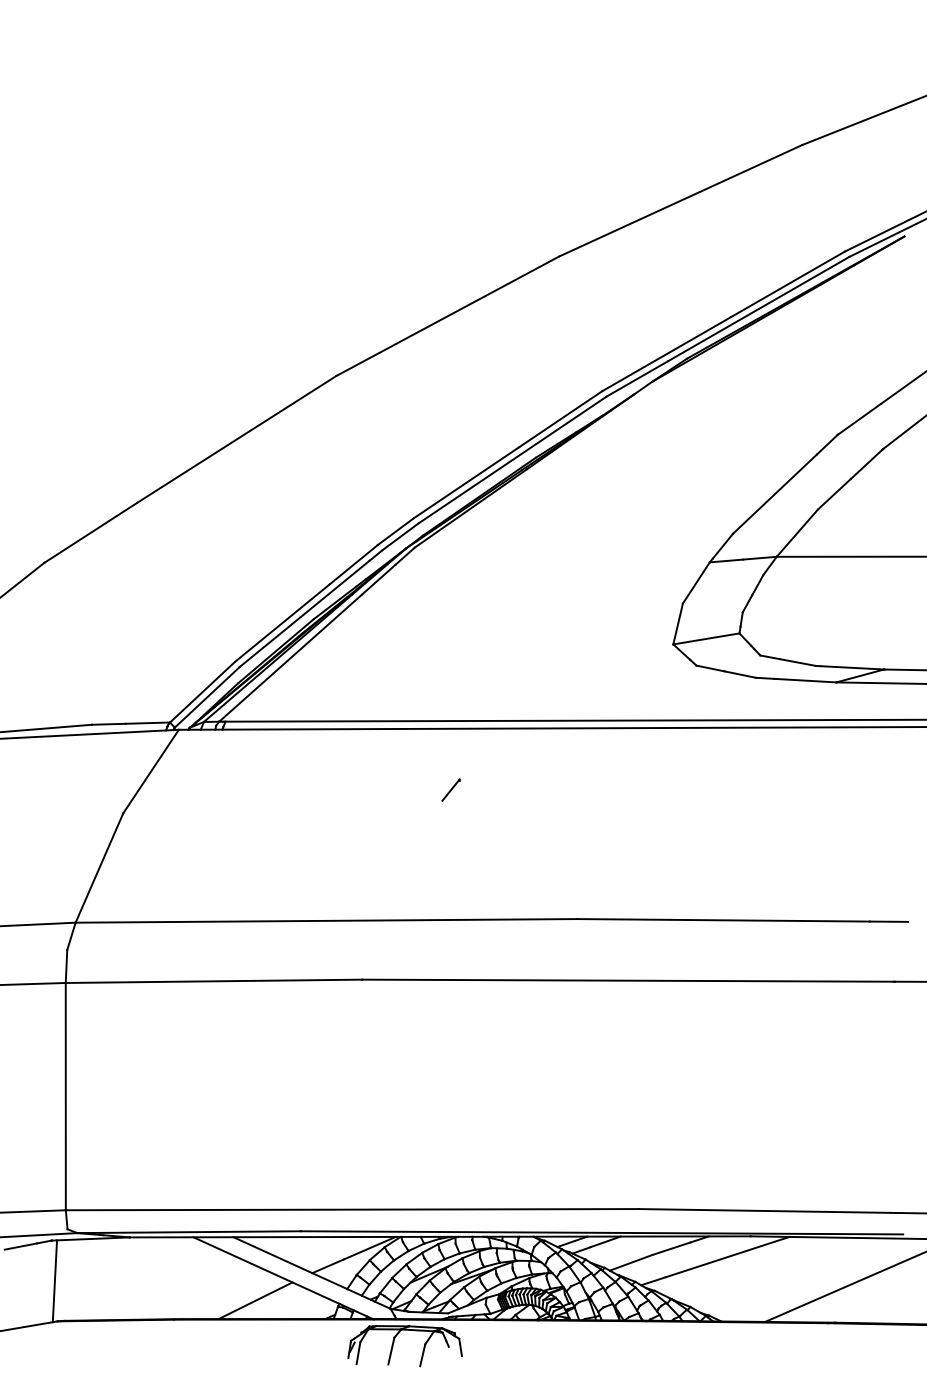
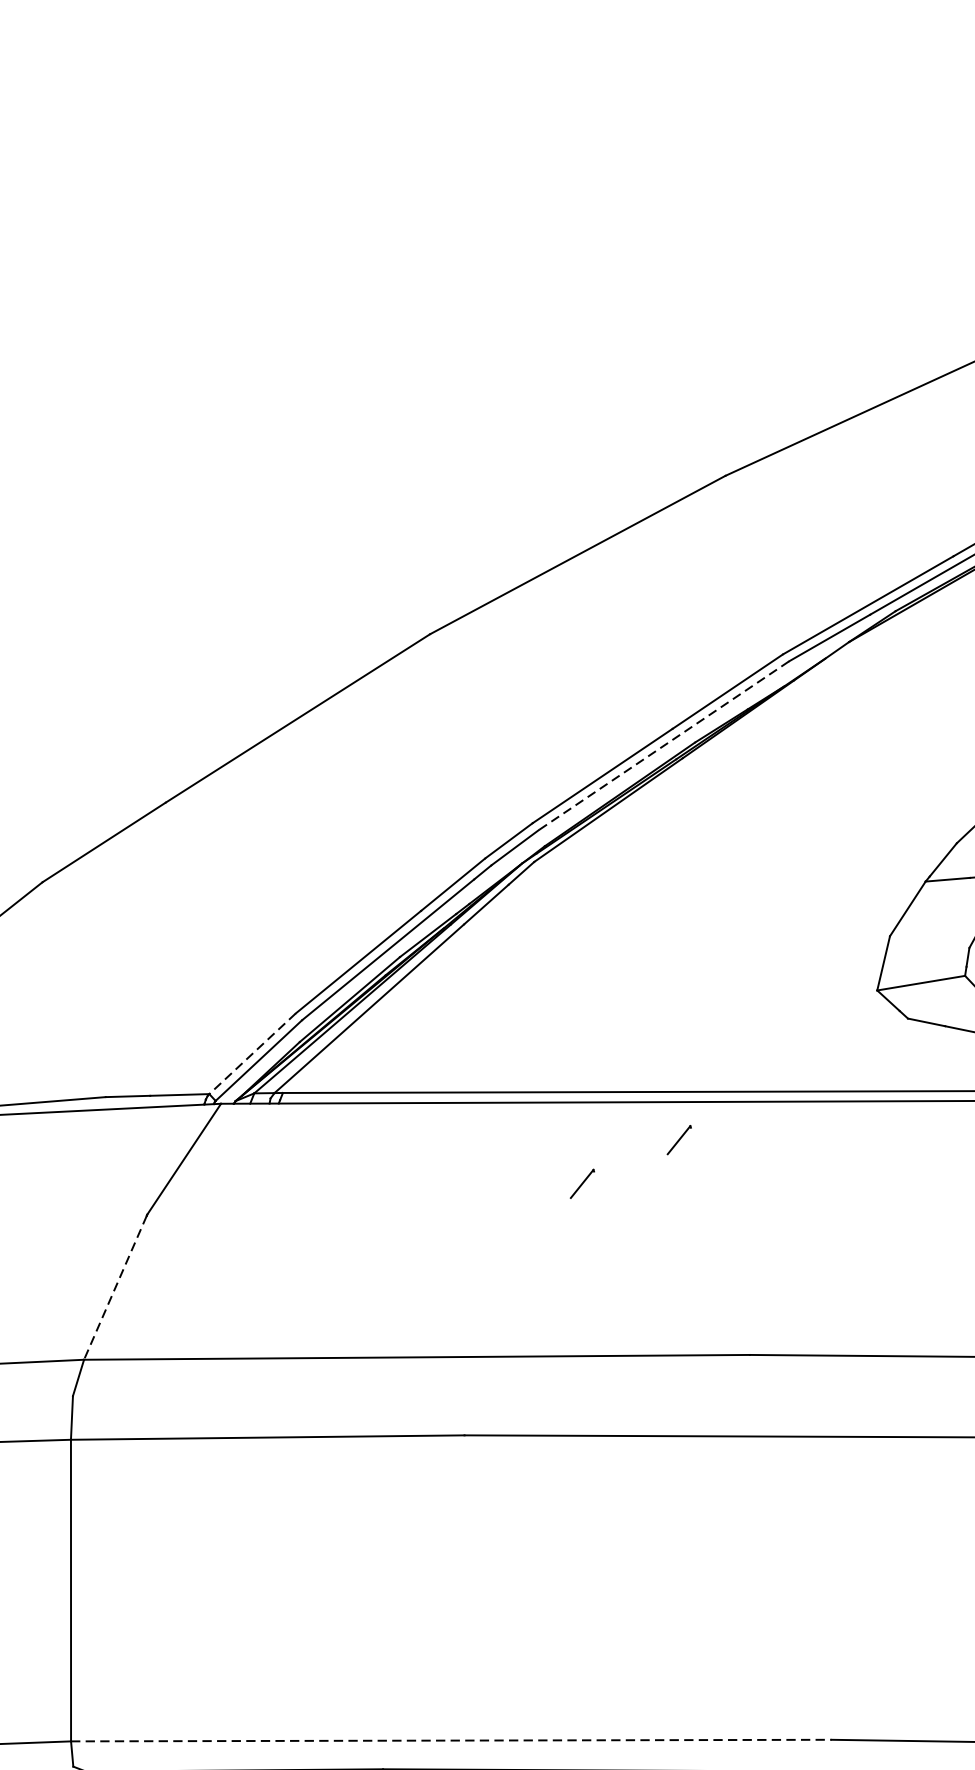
line: (512, 460) -> (663, 746), solid -> dashed
line: (202, 692) -> (252, 1054), solid -> dashed
line: (523, 756) -> (678, 1139), added
line: (99, 868) -> (115, 1287), solid -> dashed
line: (352, 1209) -> (451, 1740), solid -> dashed

